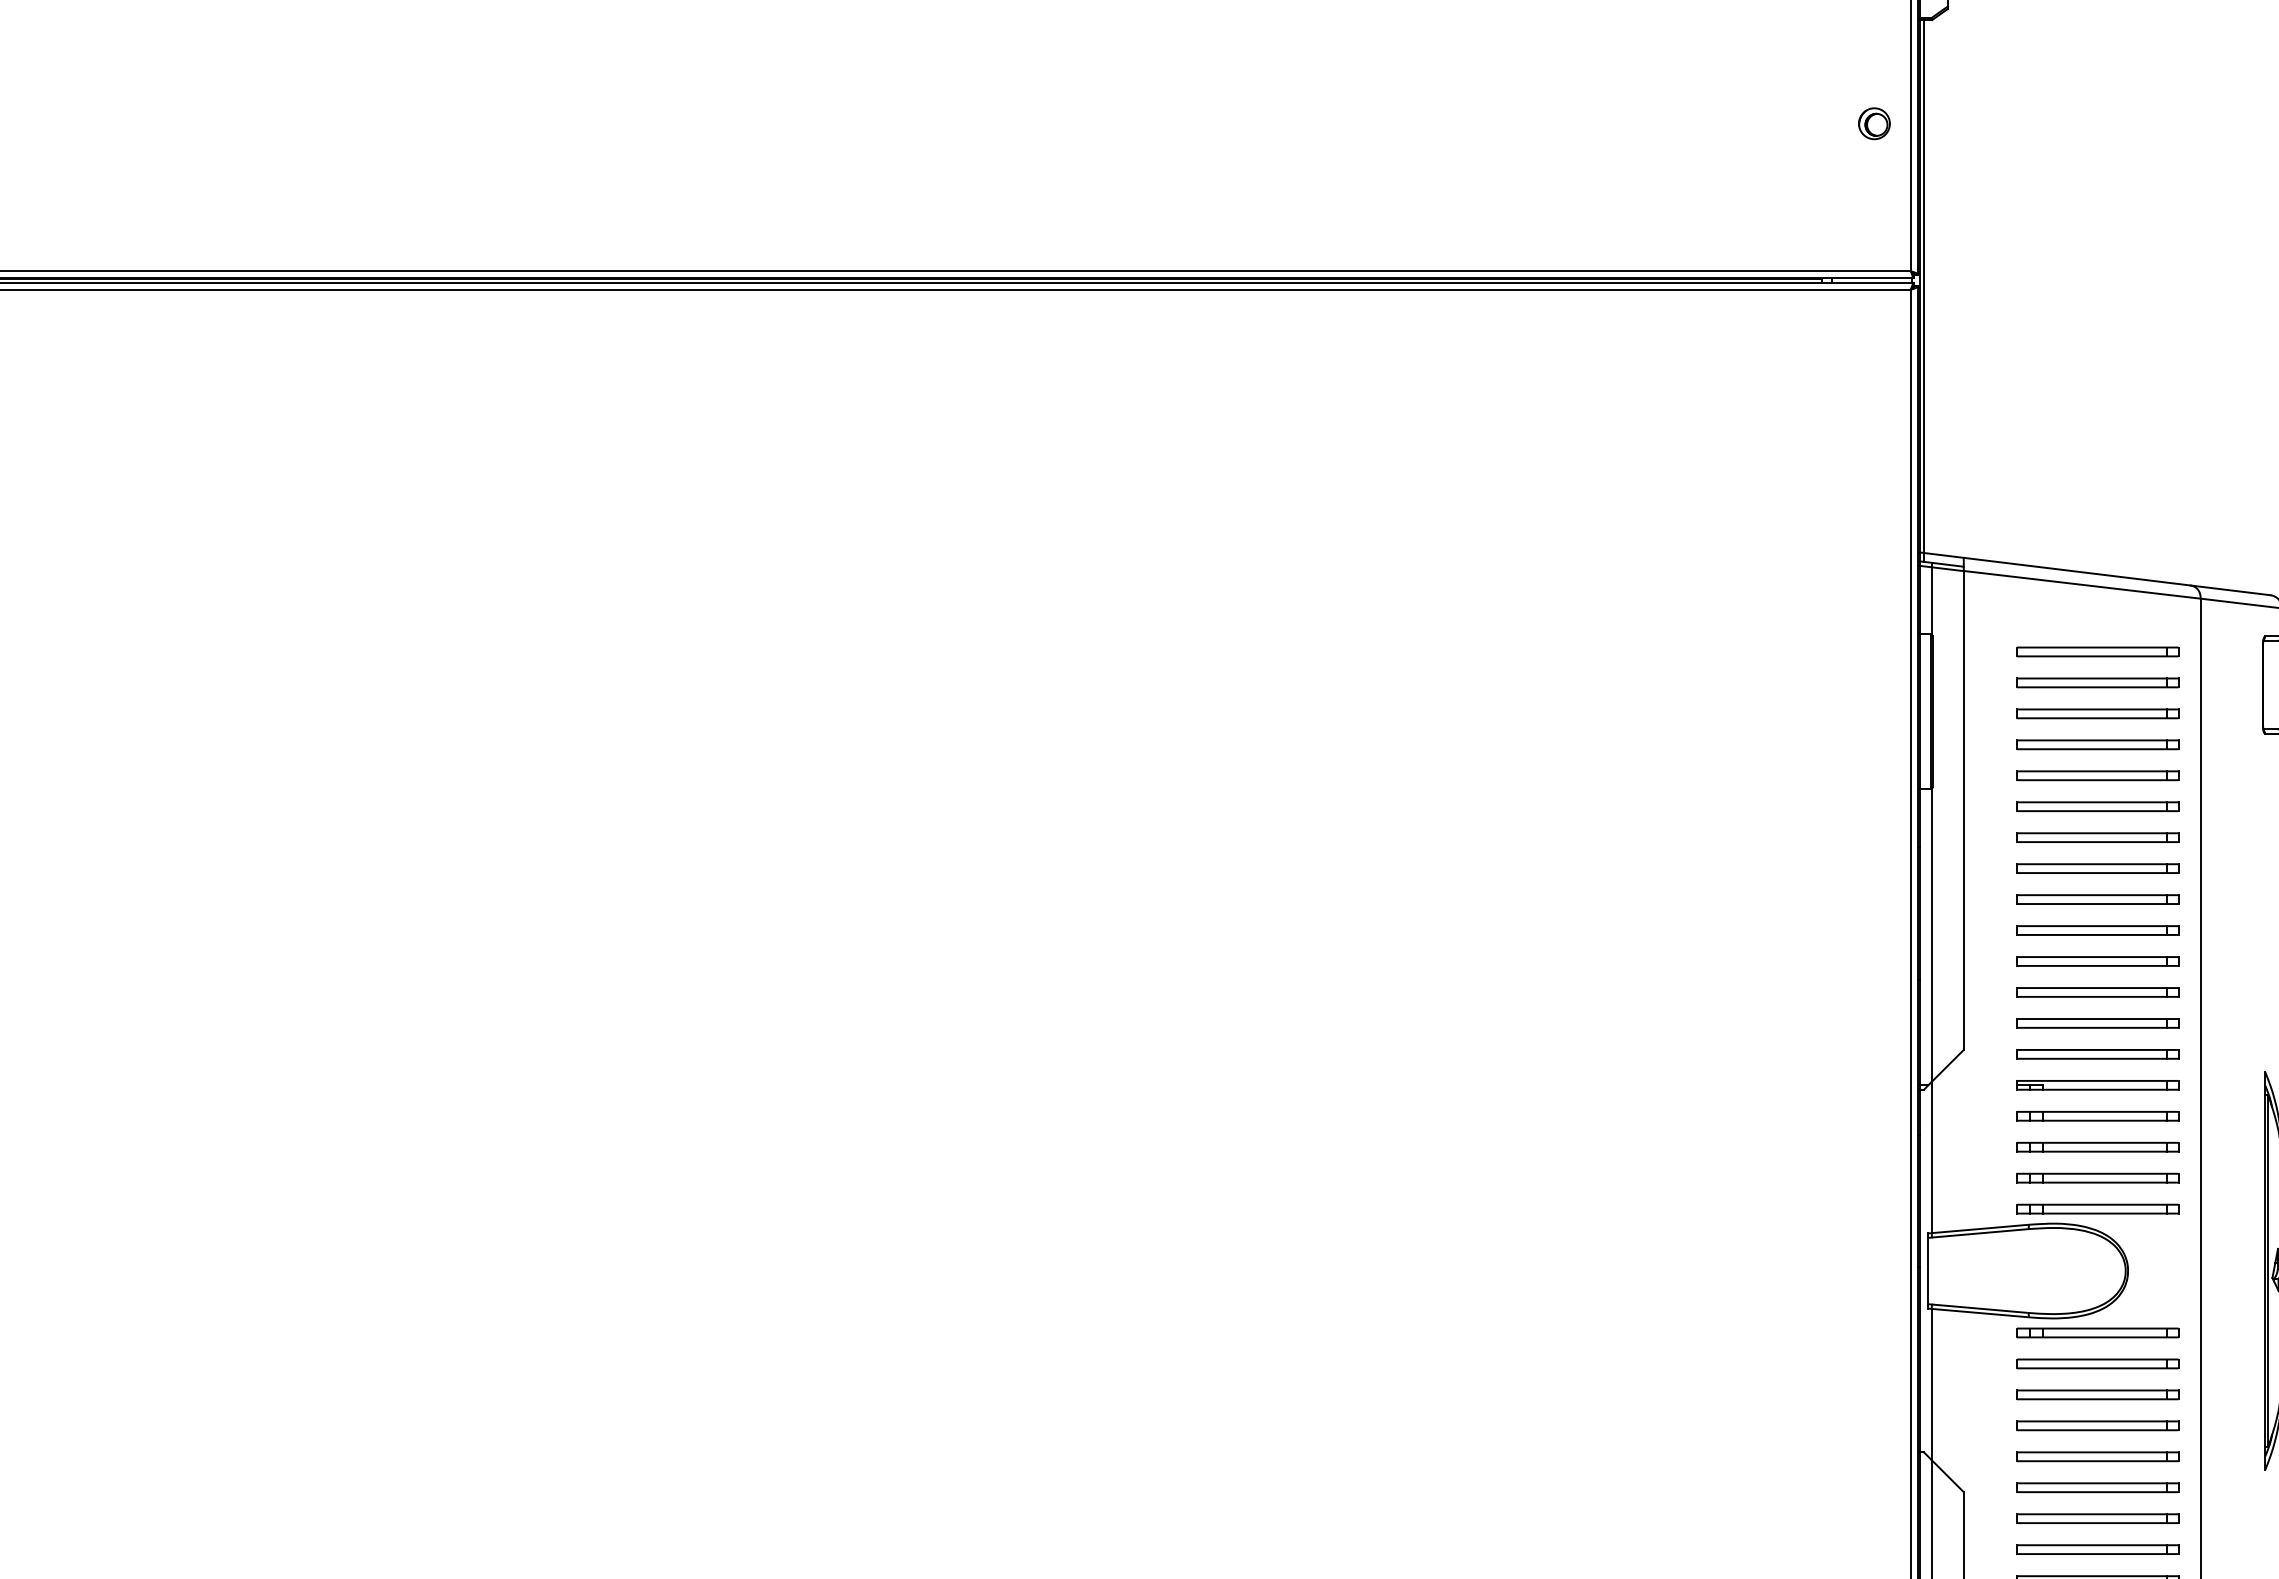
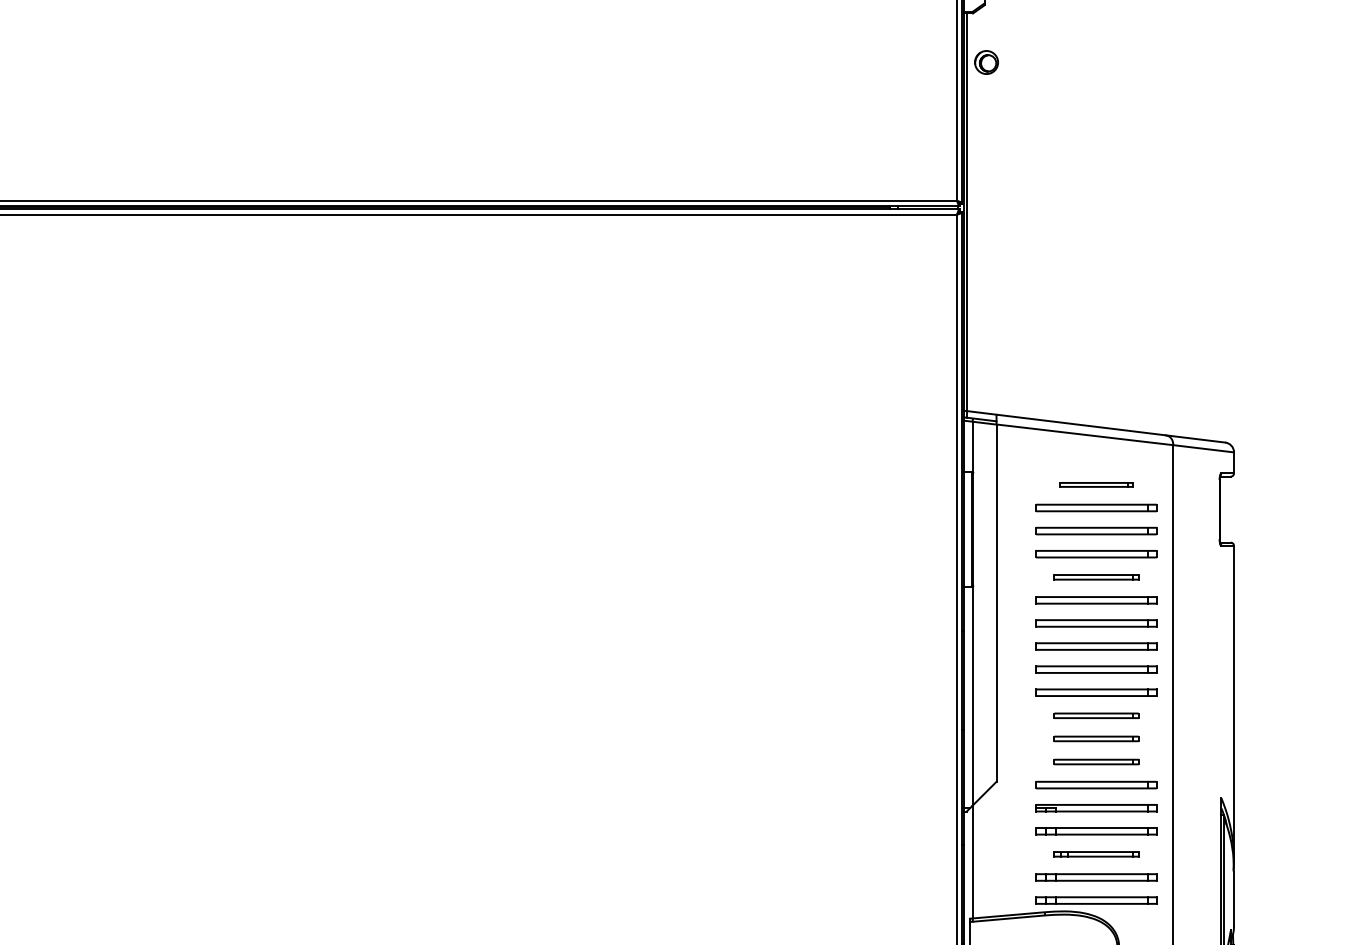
part: (1874, 123) -> (986, 62), moved
part: (2097, 651) -> (1096, 484), size x0.6
part: (2097, 775) -> (1096, 577), size x0.7
part: (2097, 961) -> (1096, 715), size x0.7
part: (2097, 992) -> (1096, 738), size x0.7
part: (2097, 1023) -> (1096, 762), size x0.7
part: (2097, 1146) -> (1096, 853), size x0.7

